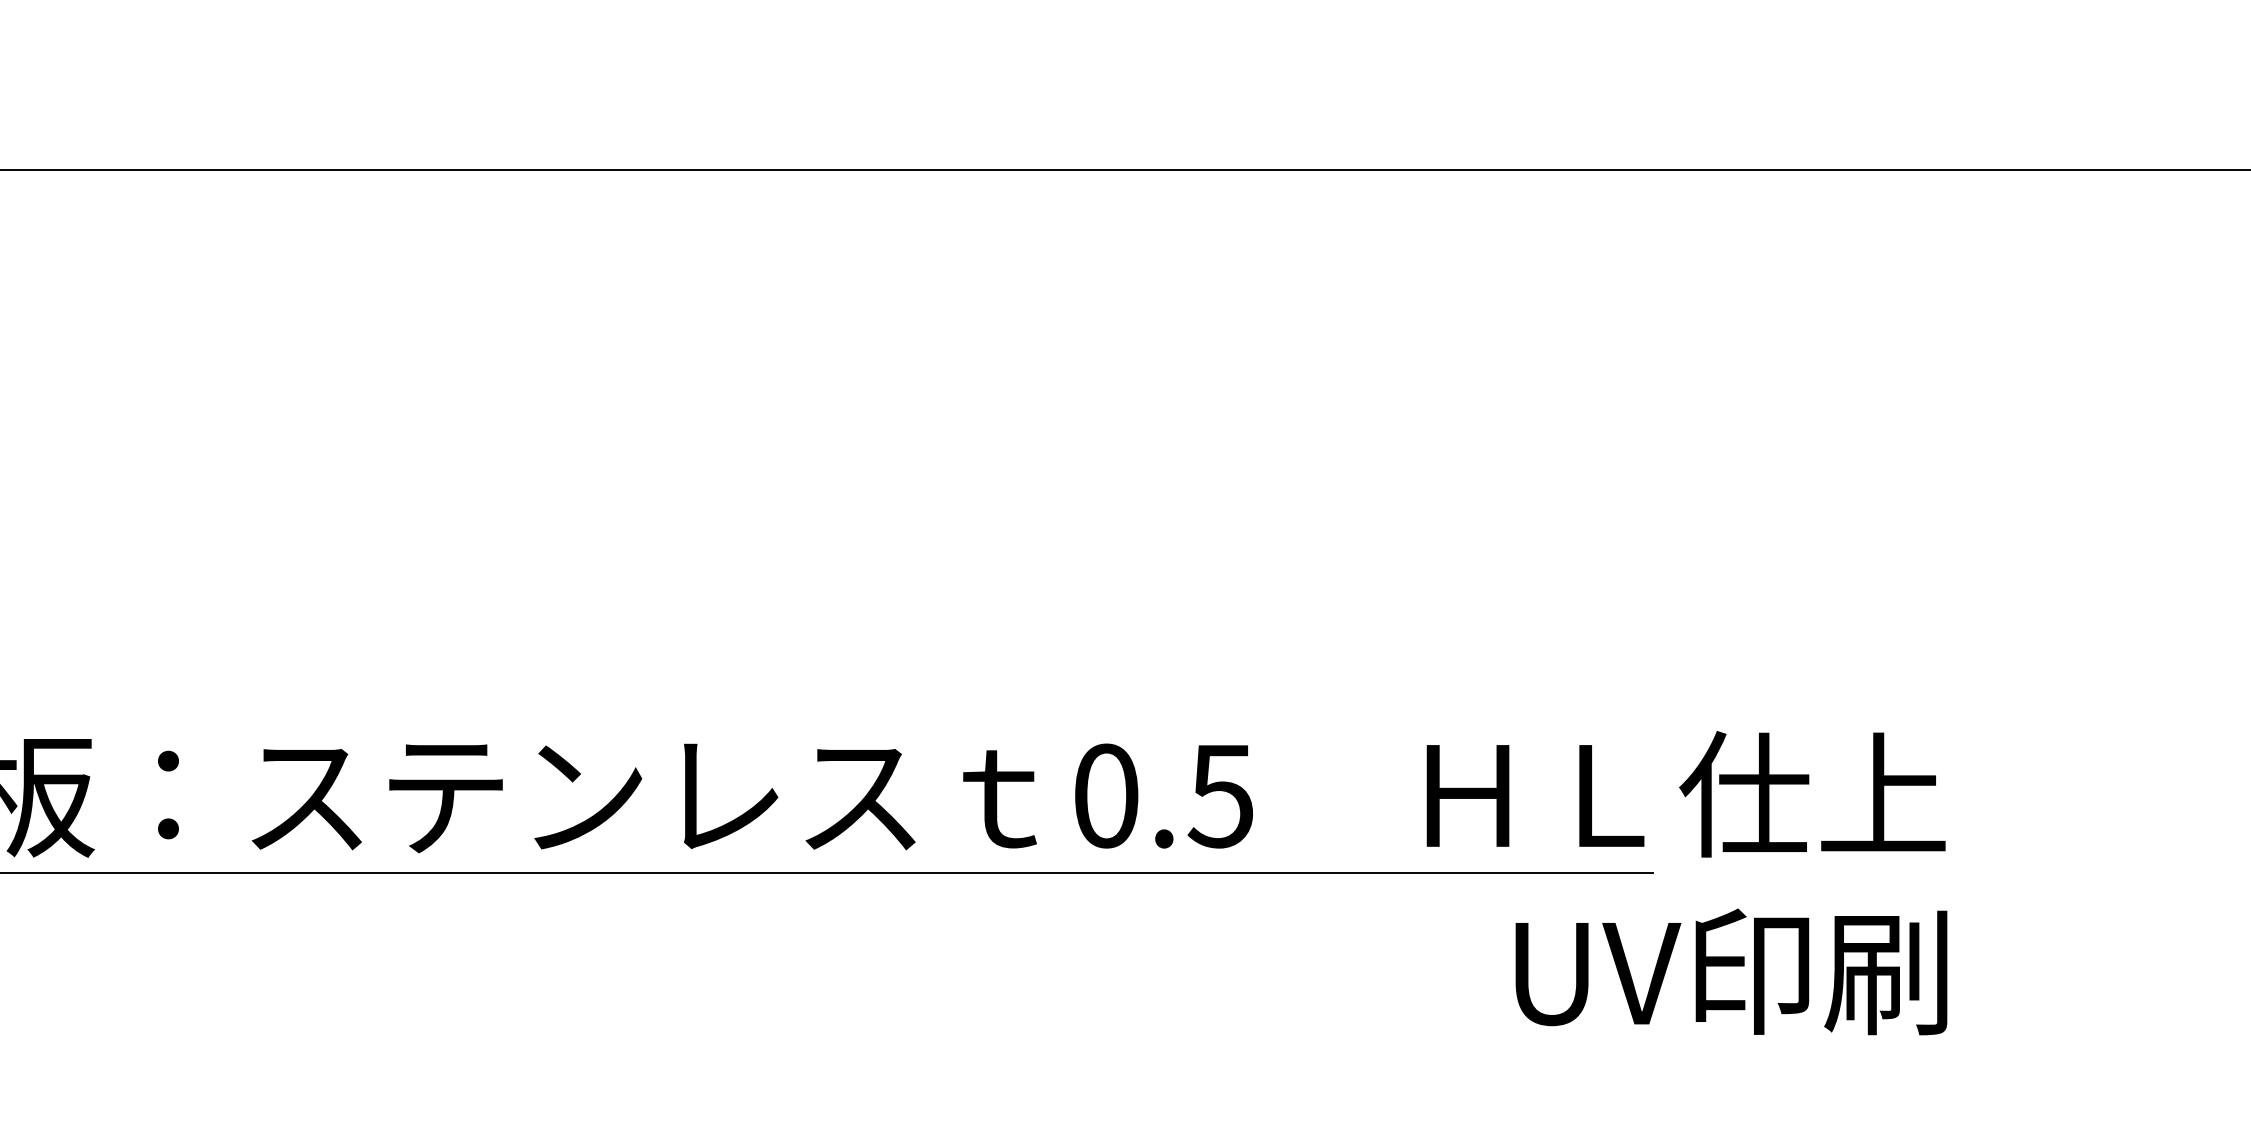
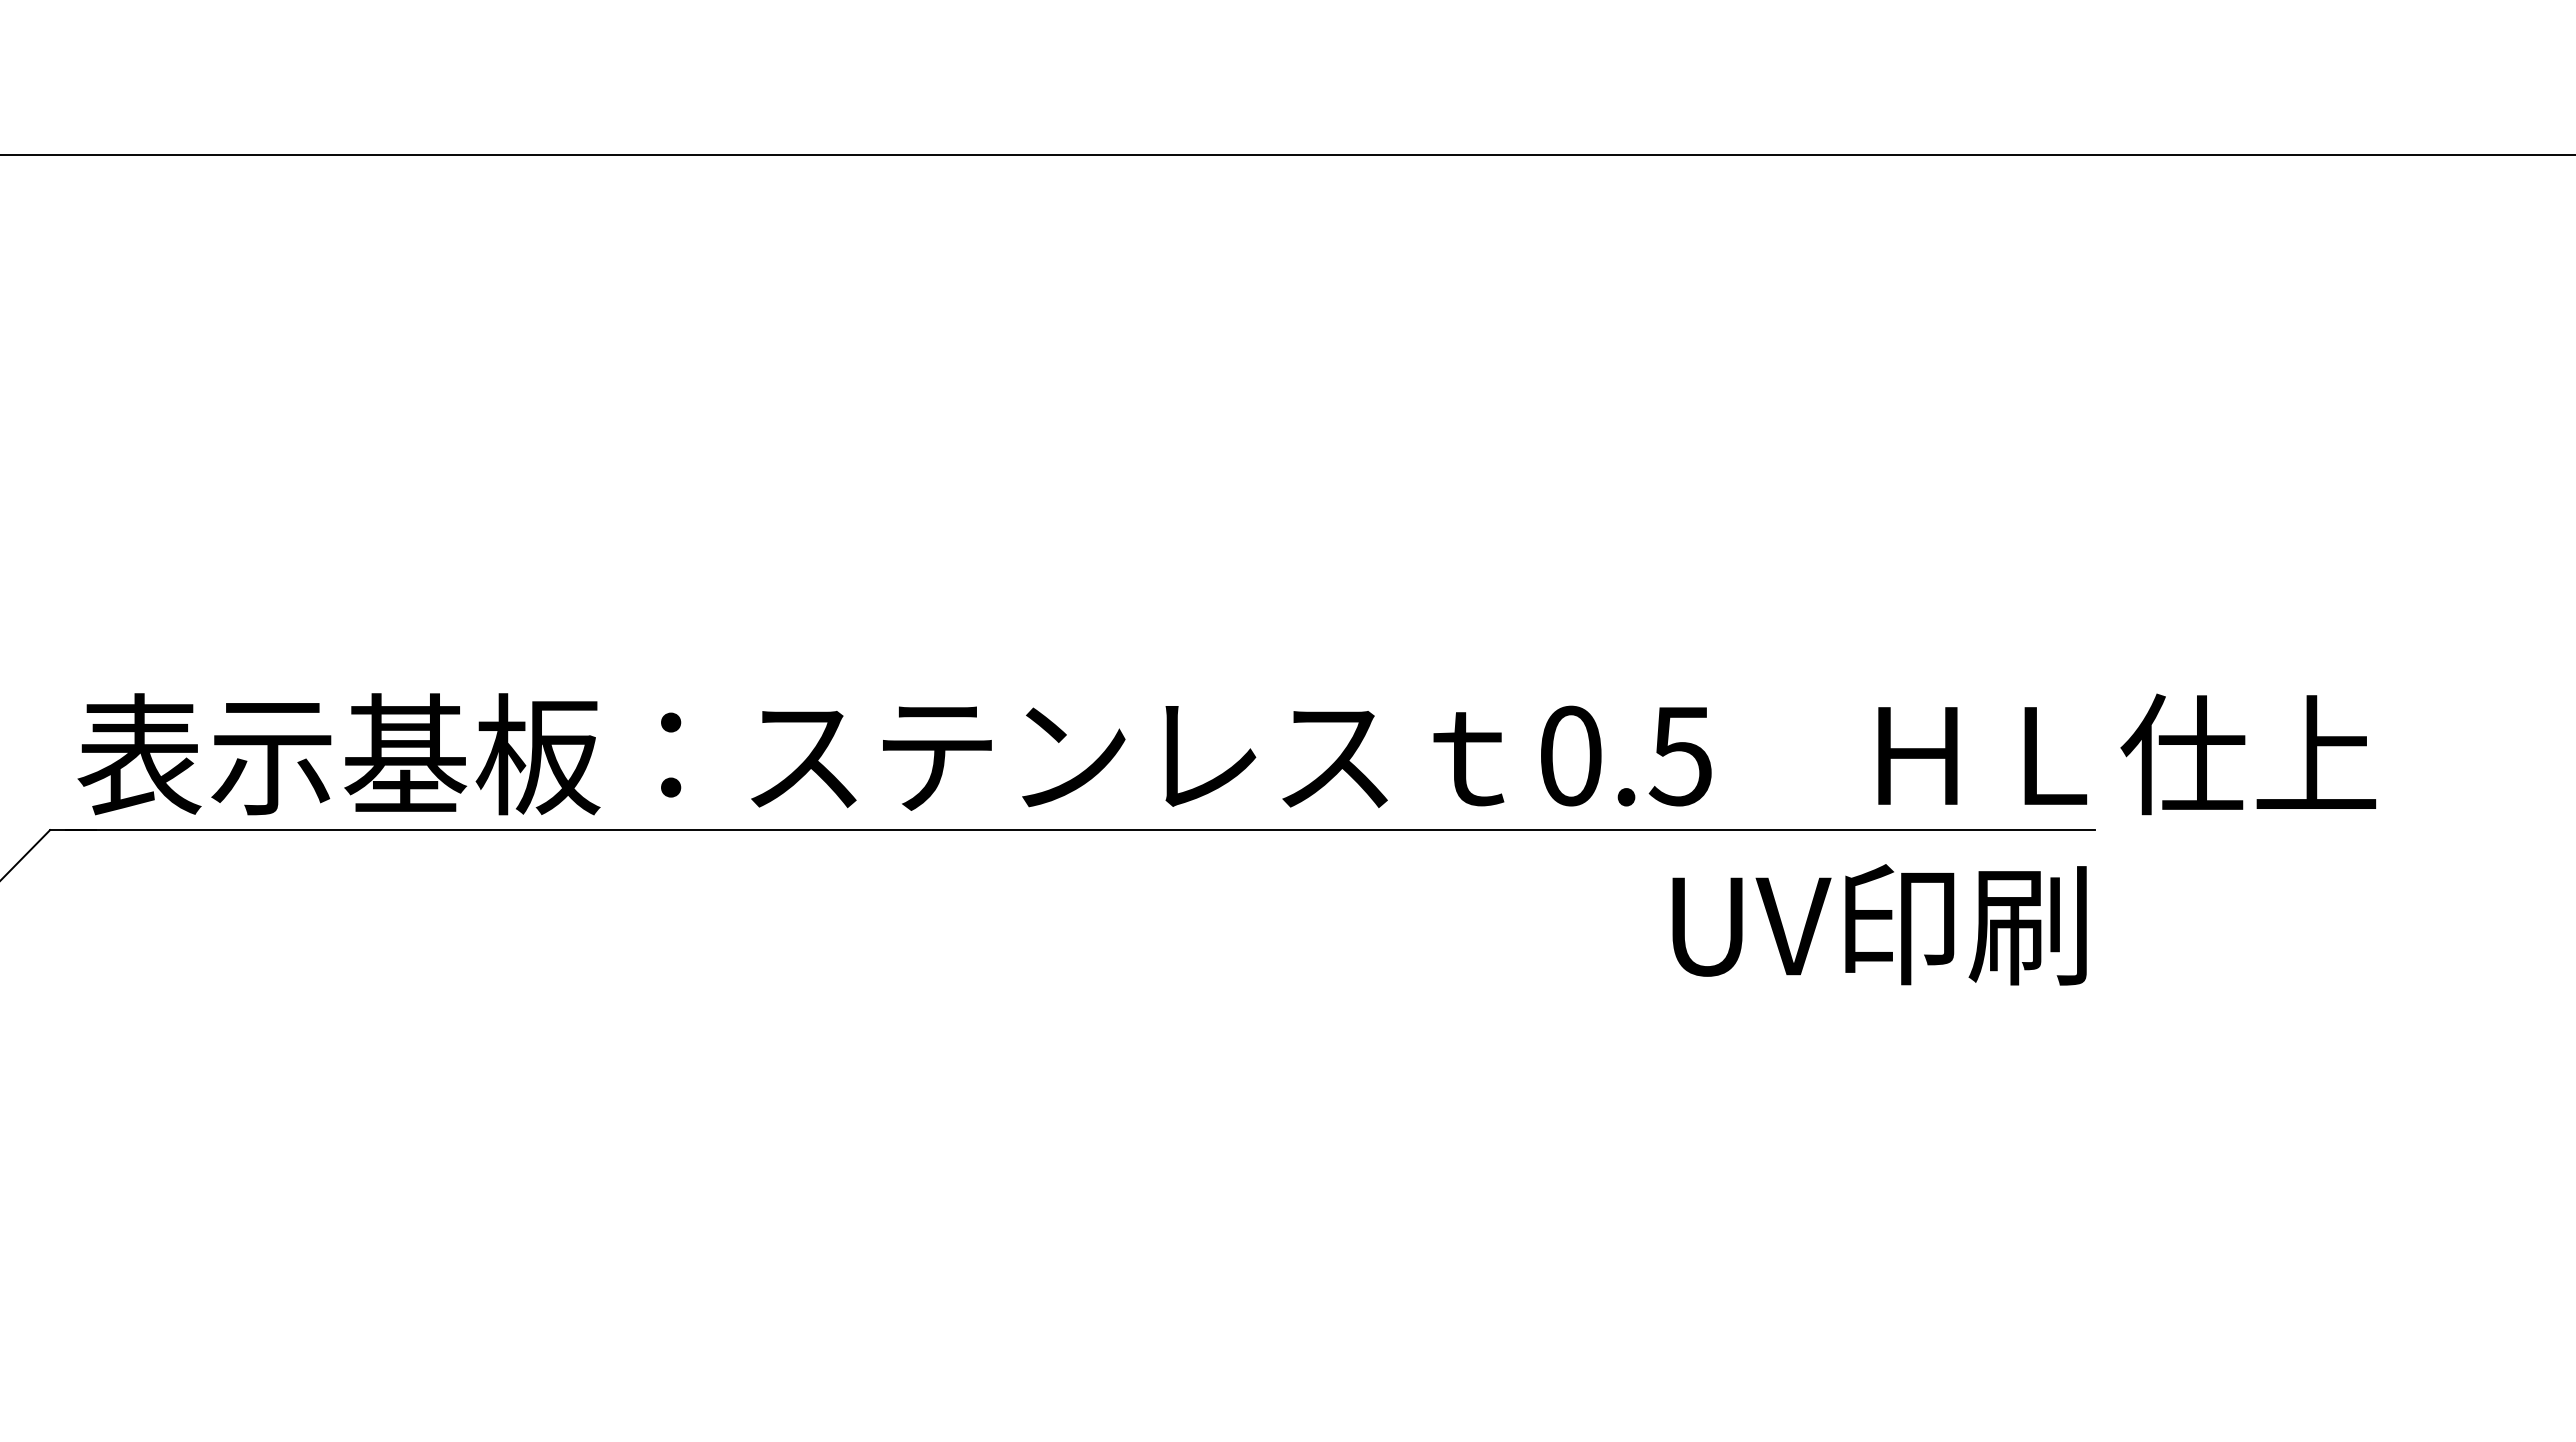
text: (1731, 971) -> (1879, 924), moved

